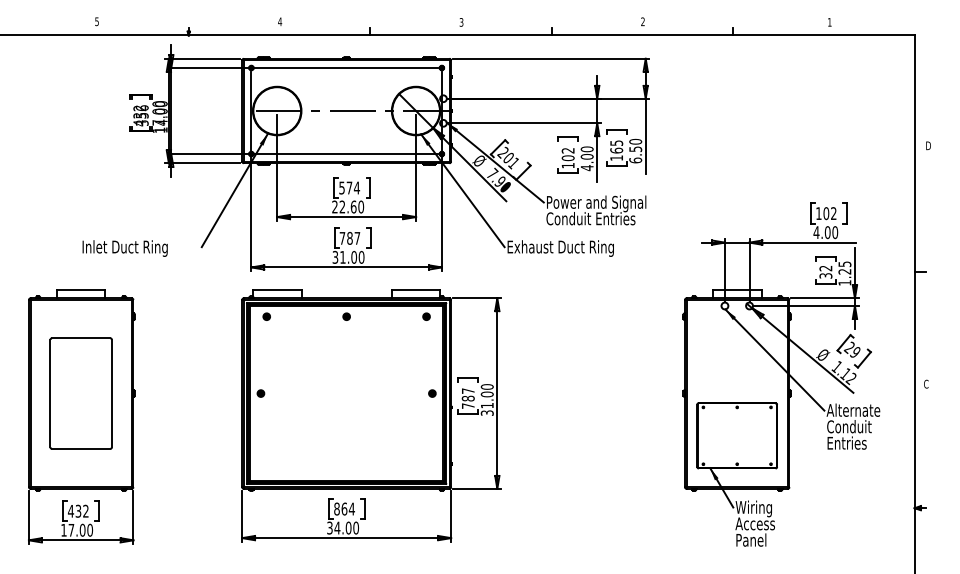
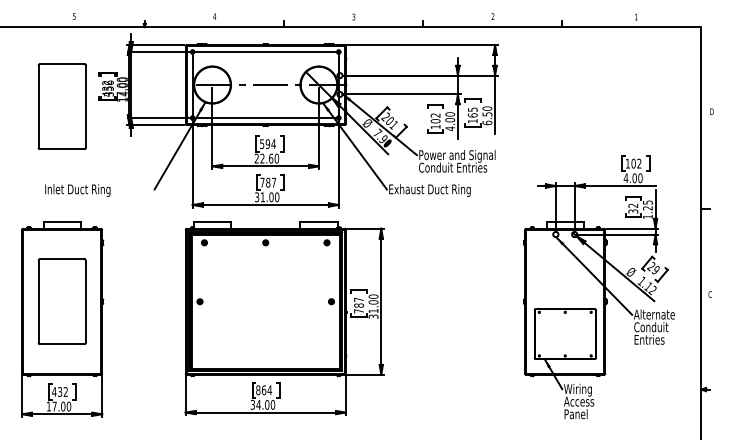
part: (80, 139) -> (61, 106), added
text: (348, 188) -> (267, 144), 574 -> 594
text: (124, 248) -> (77, 190), moved

